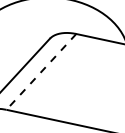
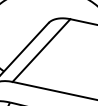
line: (41, 71) -> (41, 50), dashed -> solid

